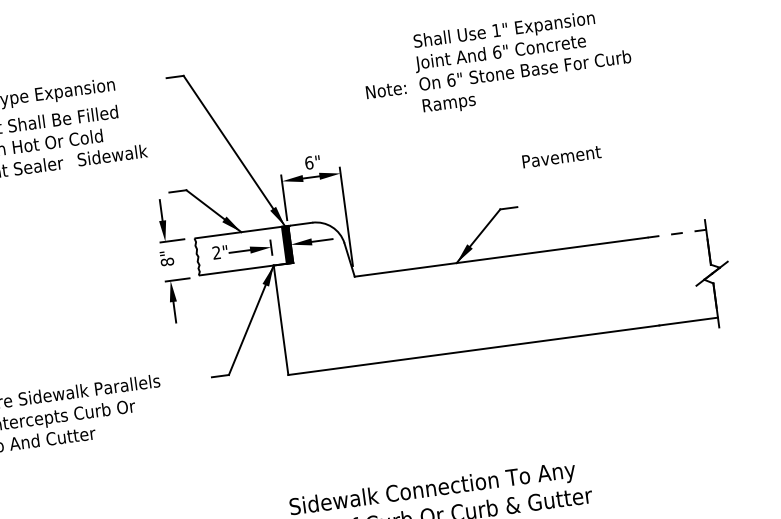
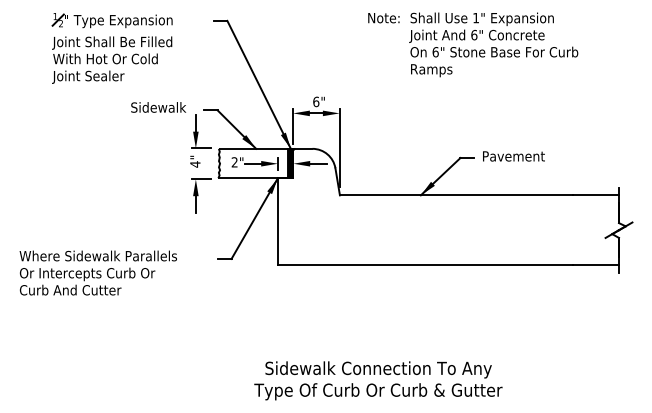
text: (385, 90) -> (383, 18), moved
text: (112, 155) -> (158, 107), moved
text: (561, 157) -> (513, 156), moved
line: (676, 233) -> (595, 195), dashed -> solid
text: (167, 262) -> (195, 164), 8" -> 4"

